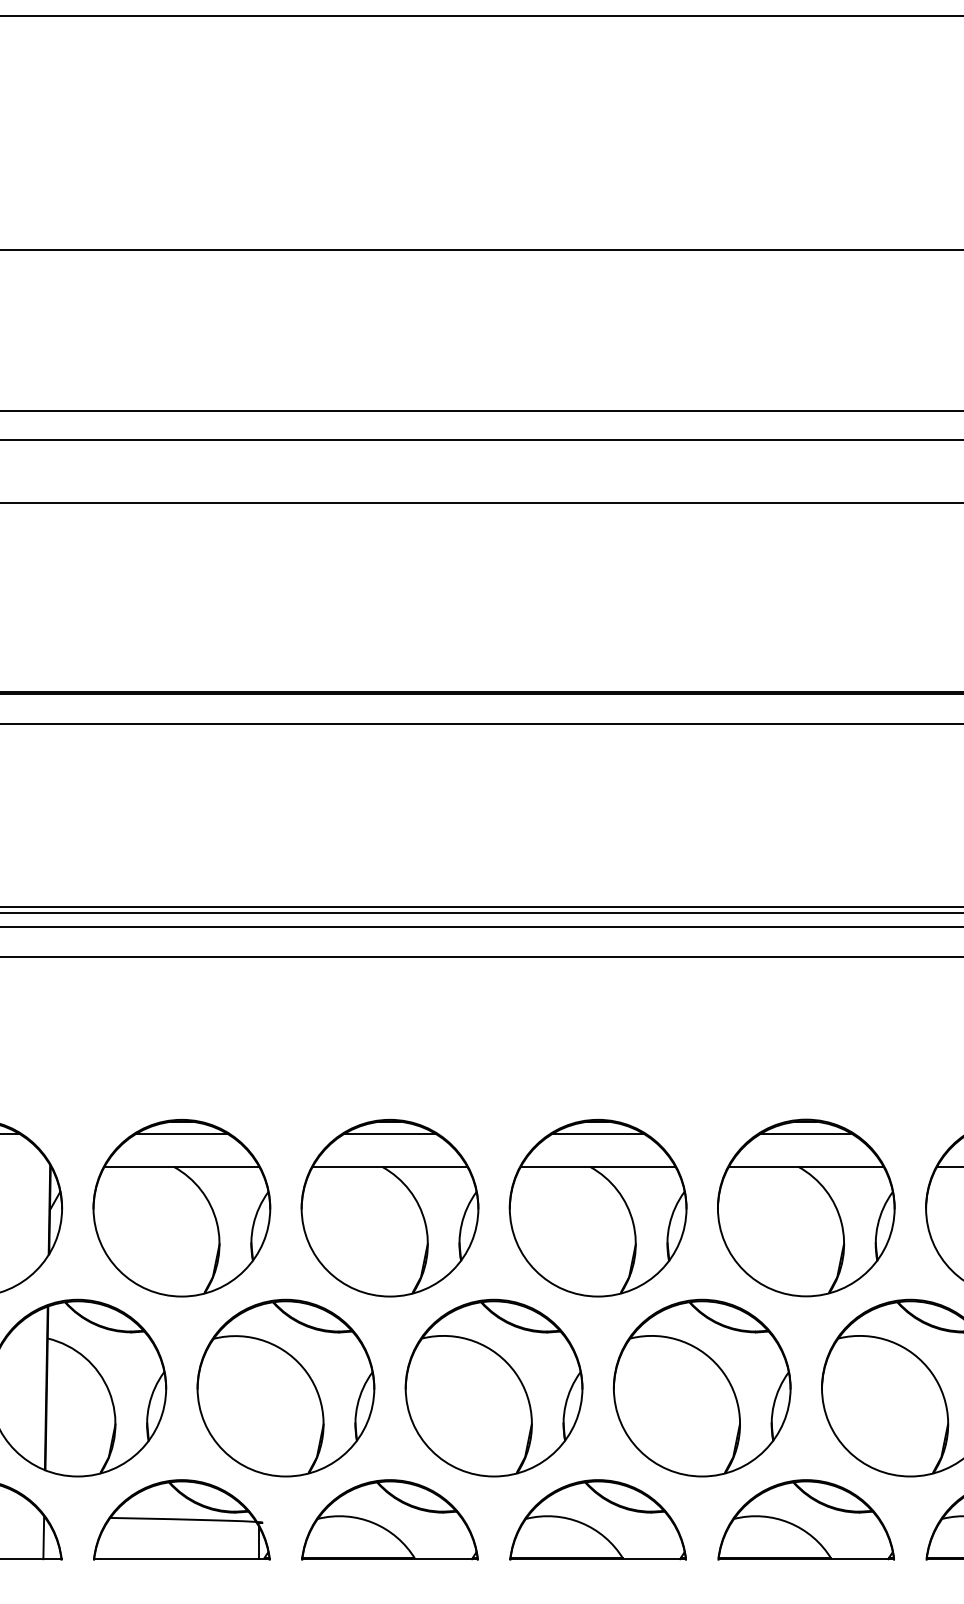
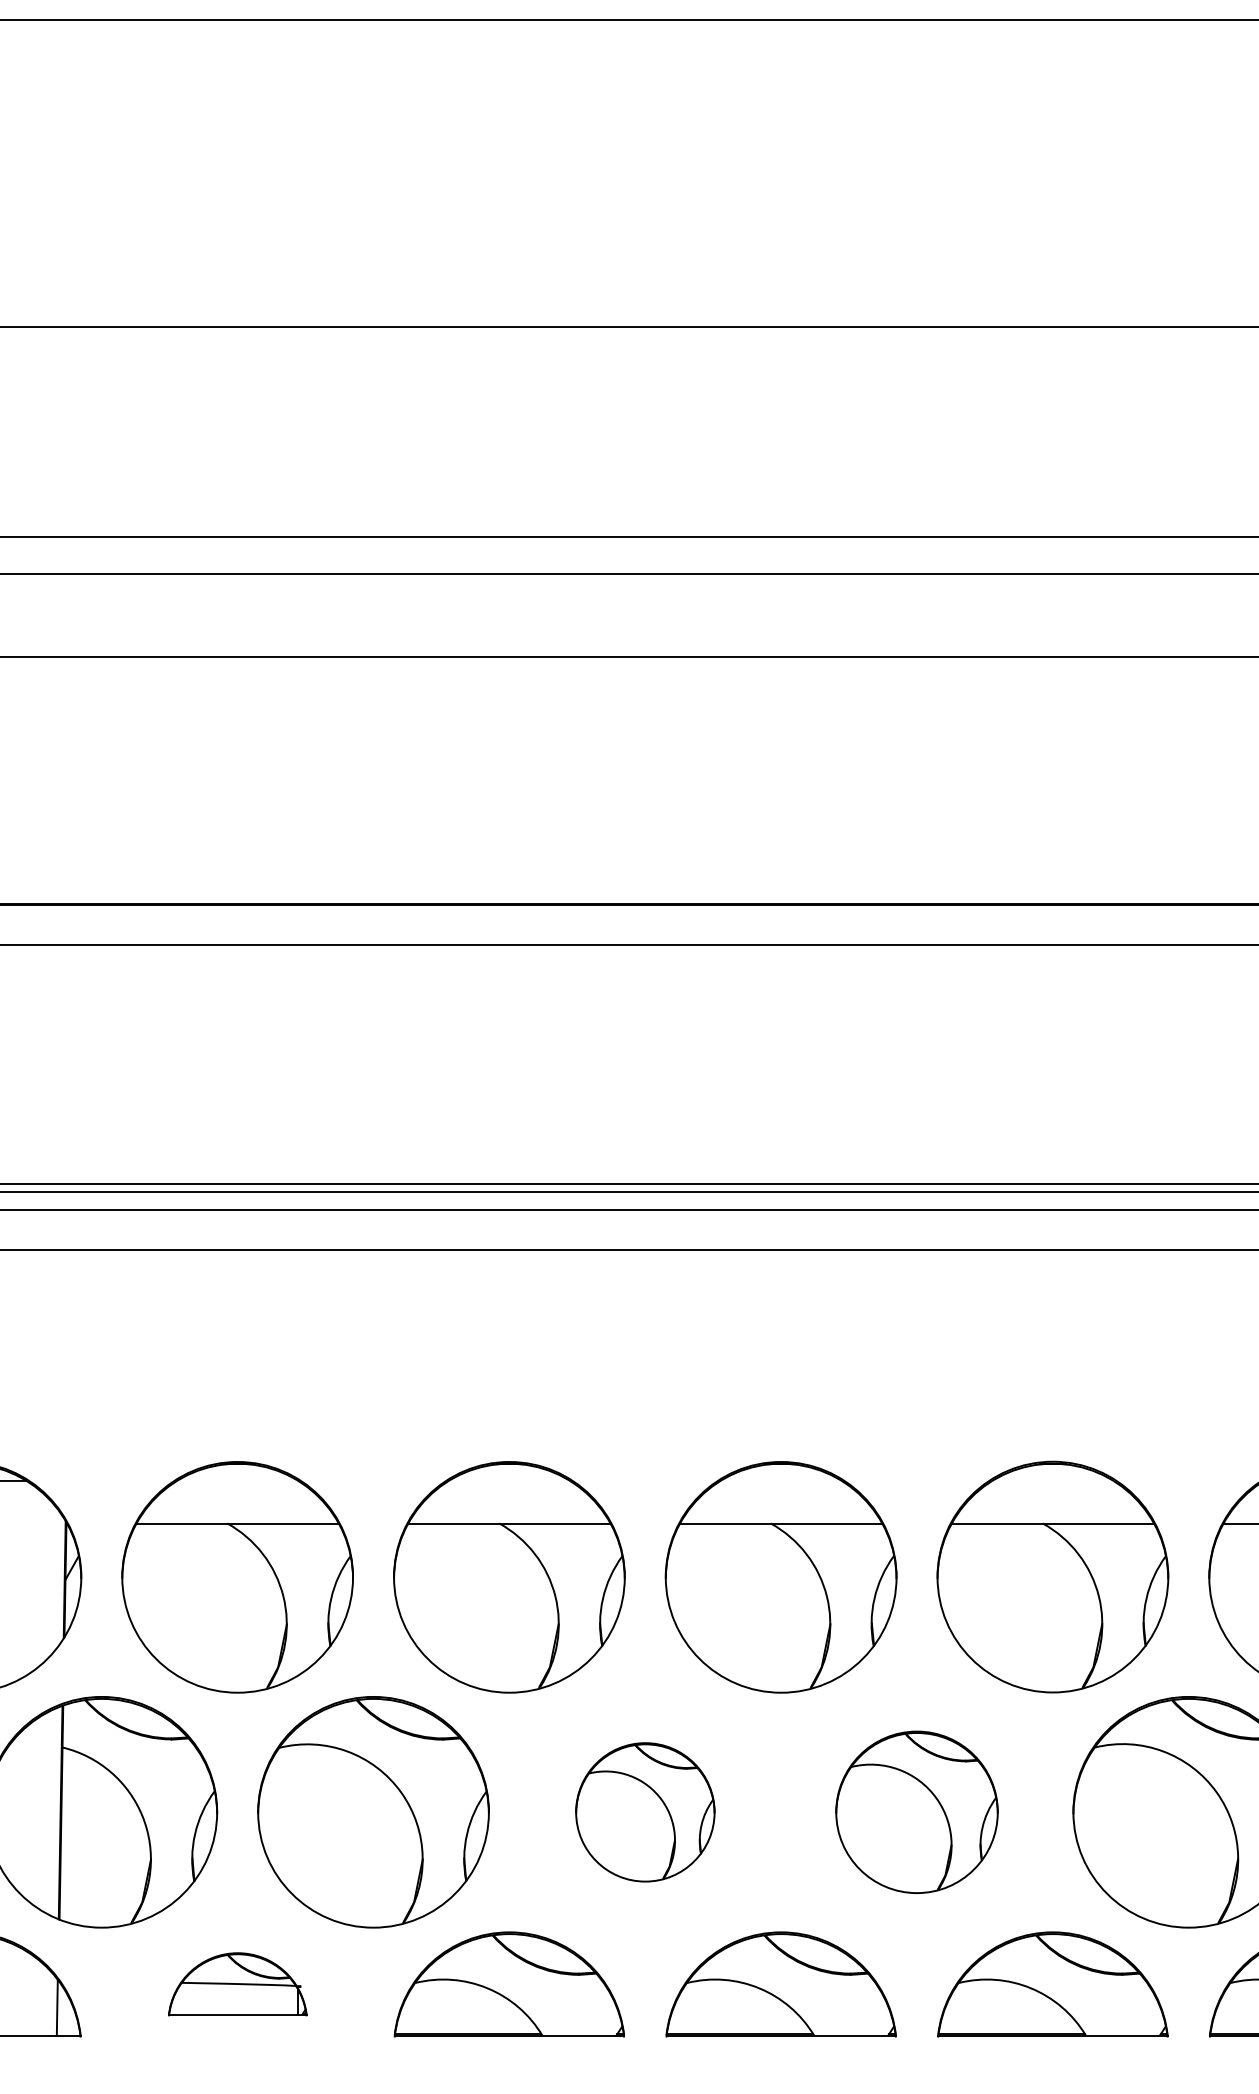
line: (181, 1134) -> (237, 1481), removed
line: (389, 1134) -> (508, 1481), removed
line: (597, 1134) -> (780, 1481), removed
line: (805, 1134) -> (1052, 1481), removed
part: (494, 1388) -> (645, 1812), size x0.6
part: (701, 1388) -> (916, 1812), size x0.7
part: (181, 1520) -> (237, 1984), size x0.6

